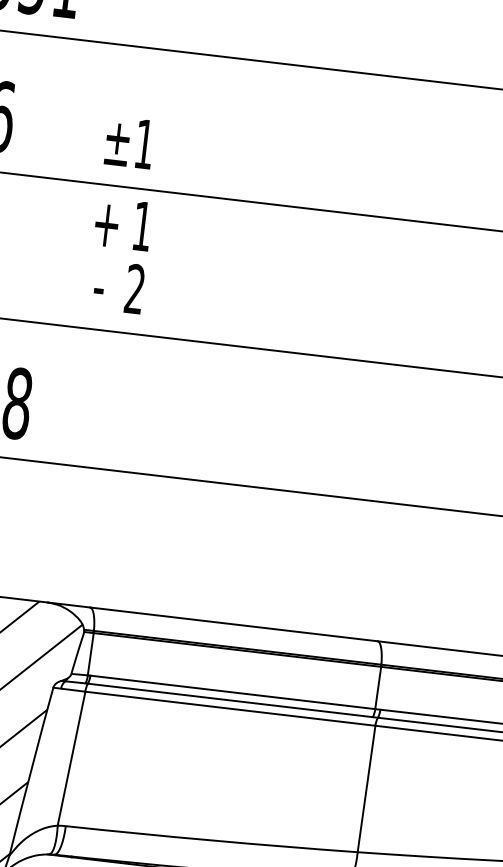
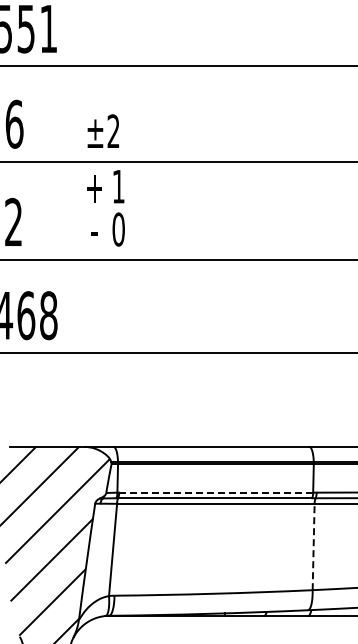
text: (144, 142) -> (113, 130), ±1 -> ±2
text: (134, 289) -> (118, 229), 2 -> 0
line: (233, 692) -> (216, 492), solid -> dashed
line: (366, 788) -> (313, 546), solid -> dashed

